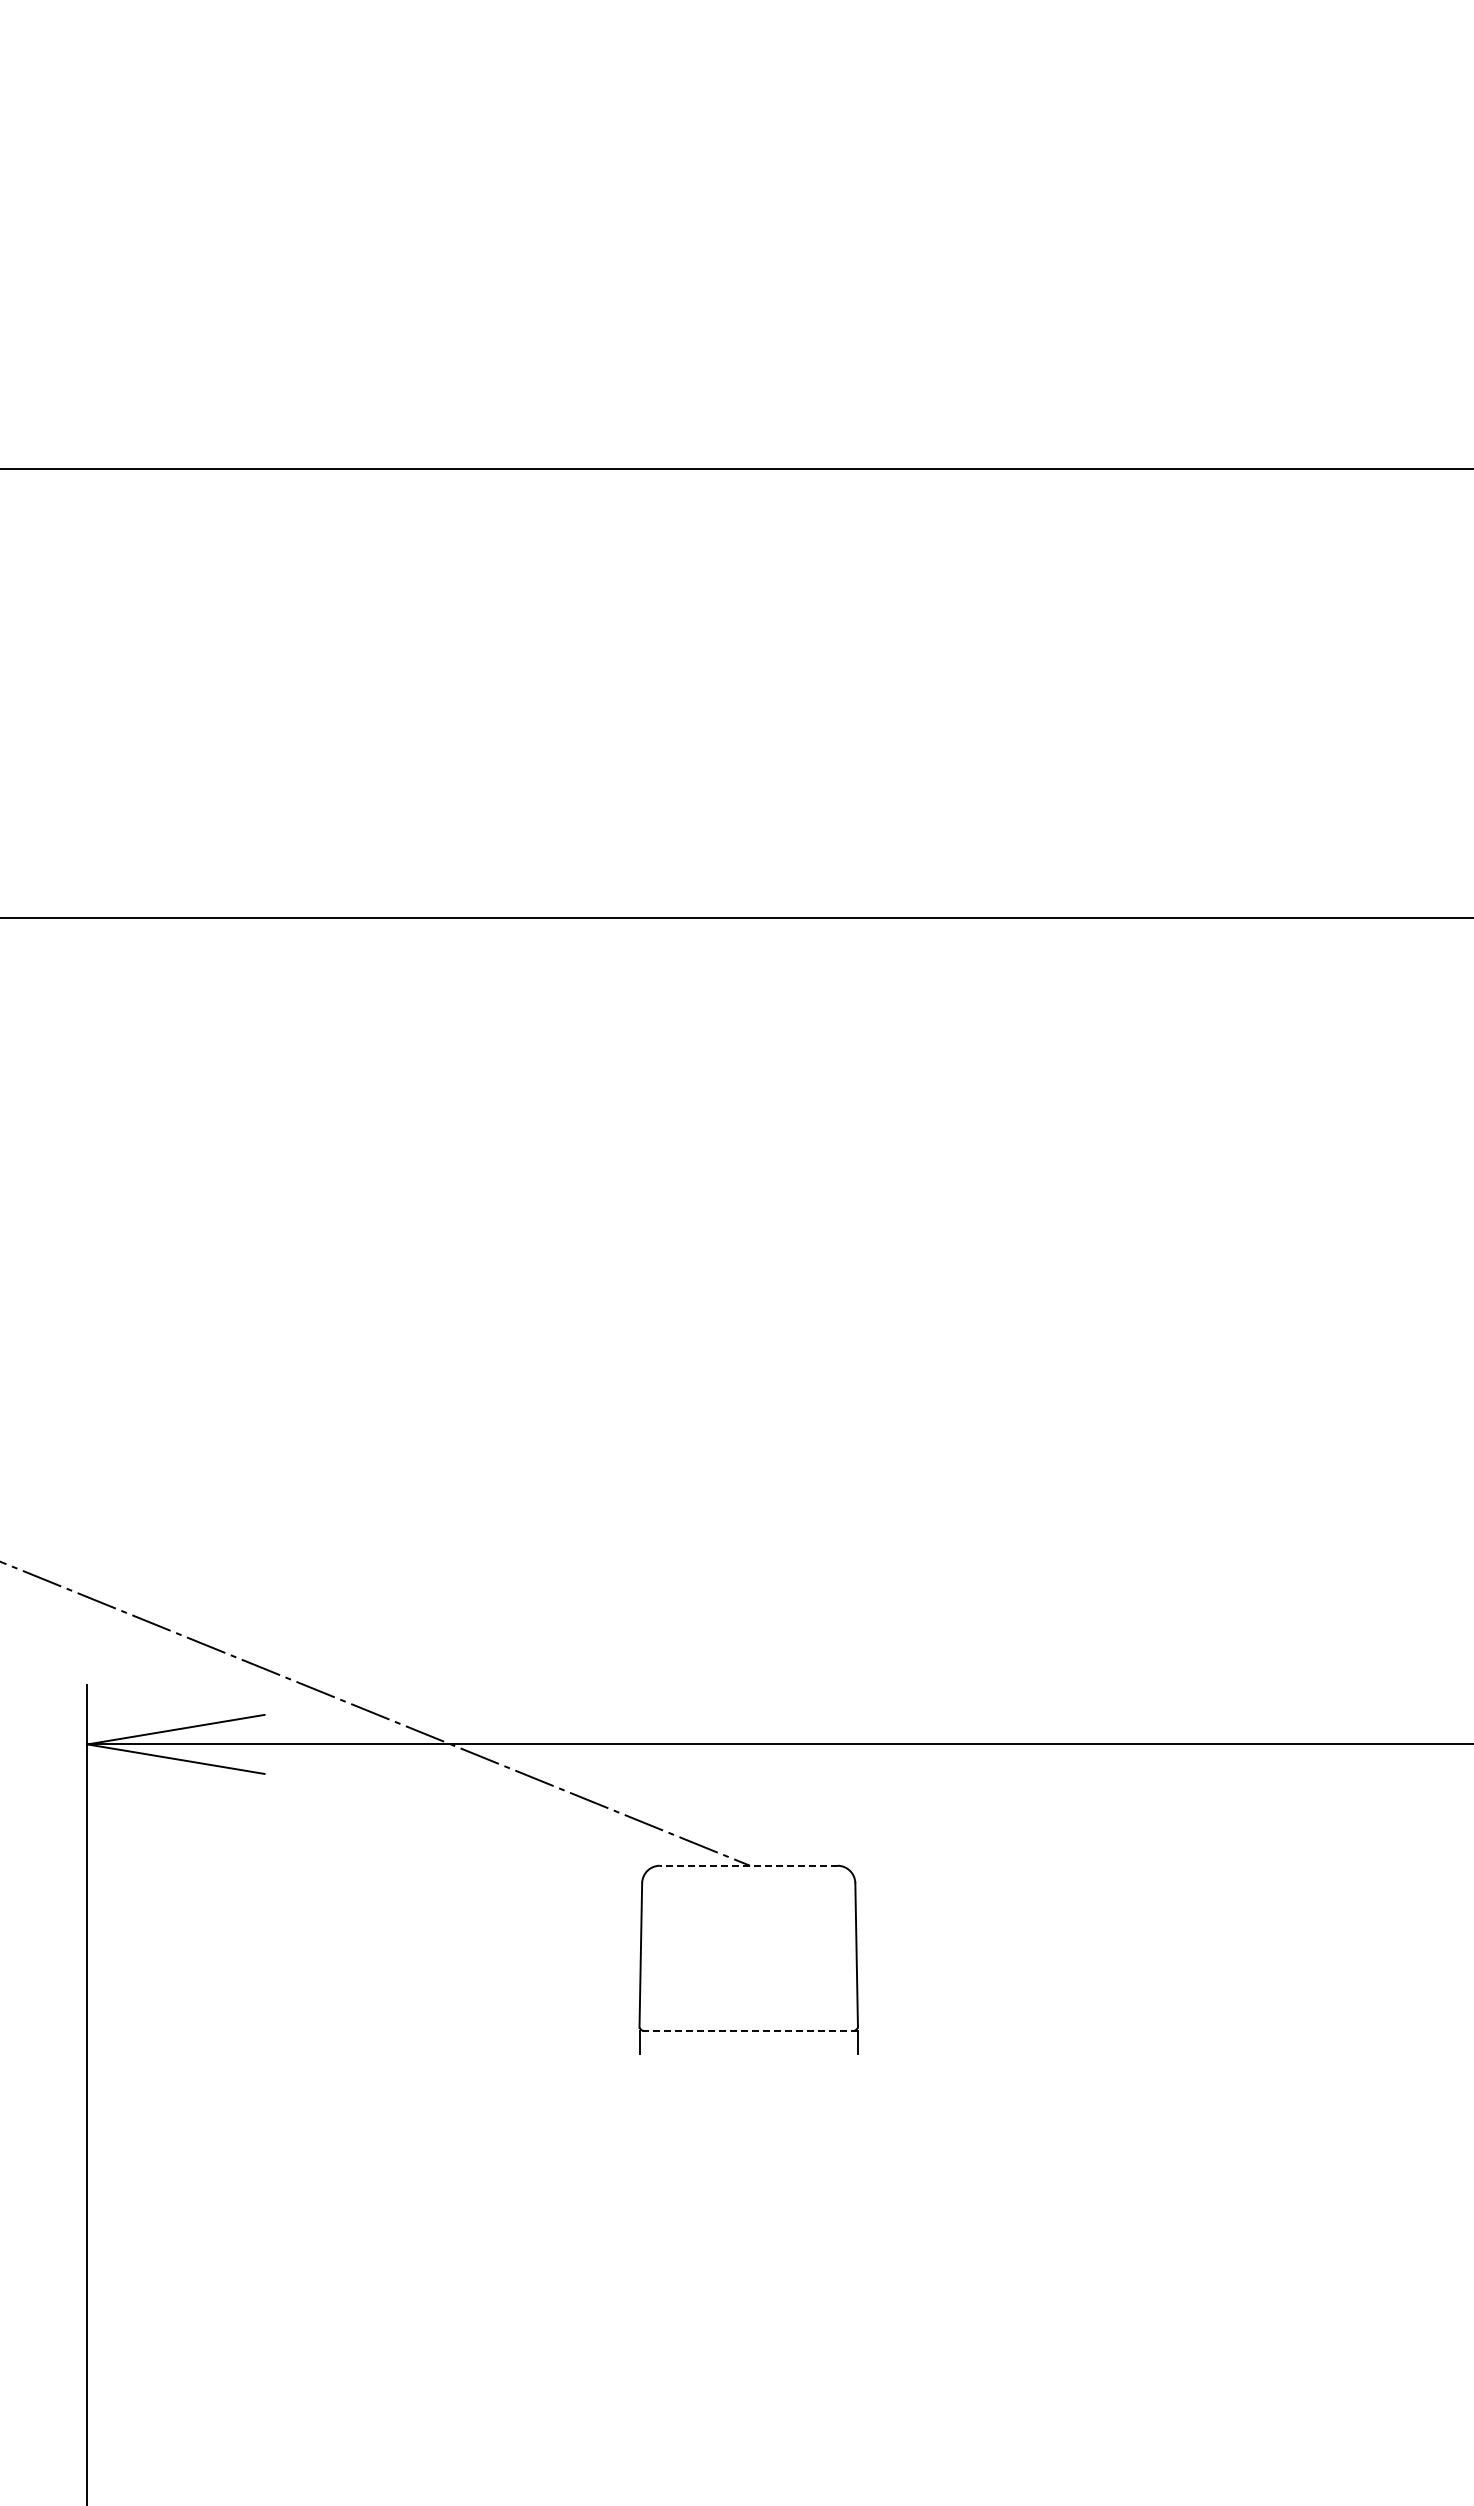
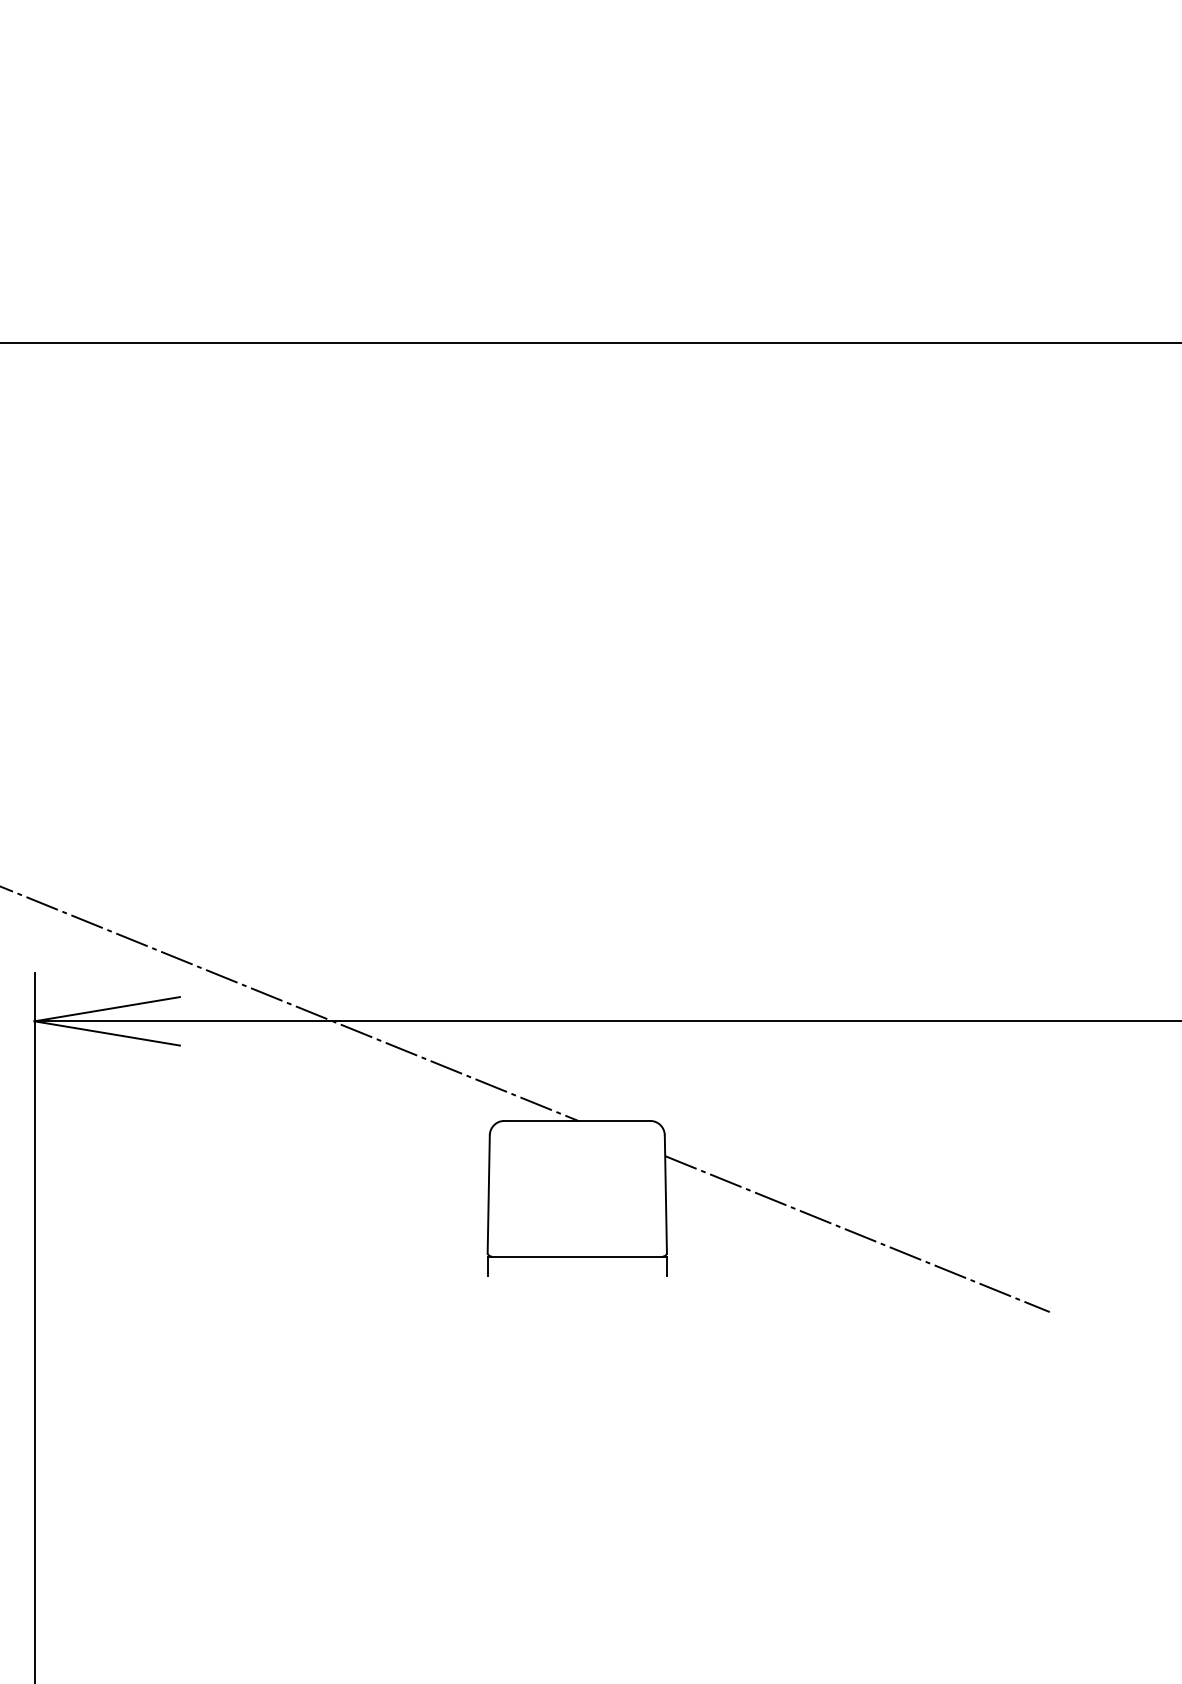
line: (748, 1865) -> (577, 1120), dashed -> solid
line: (1089, 2003) -> (857, 1233), added
line: (748, 2031) -> (577, 1256), dashed -> solid

